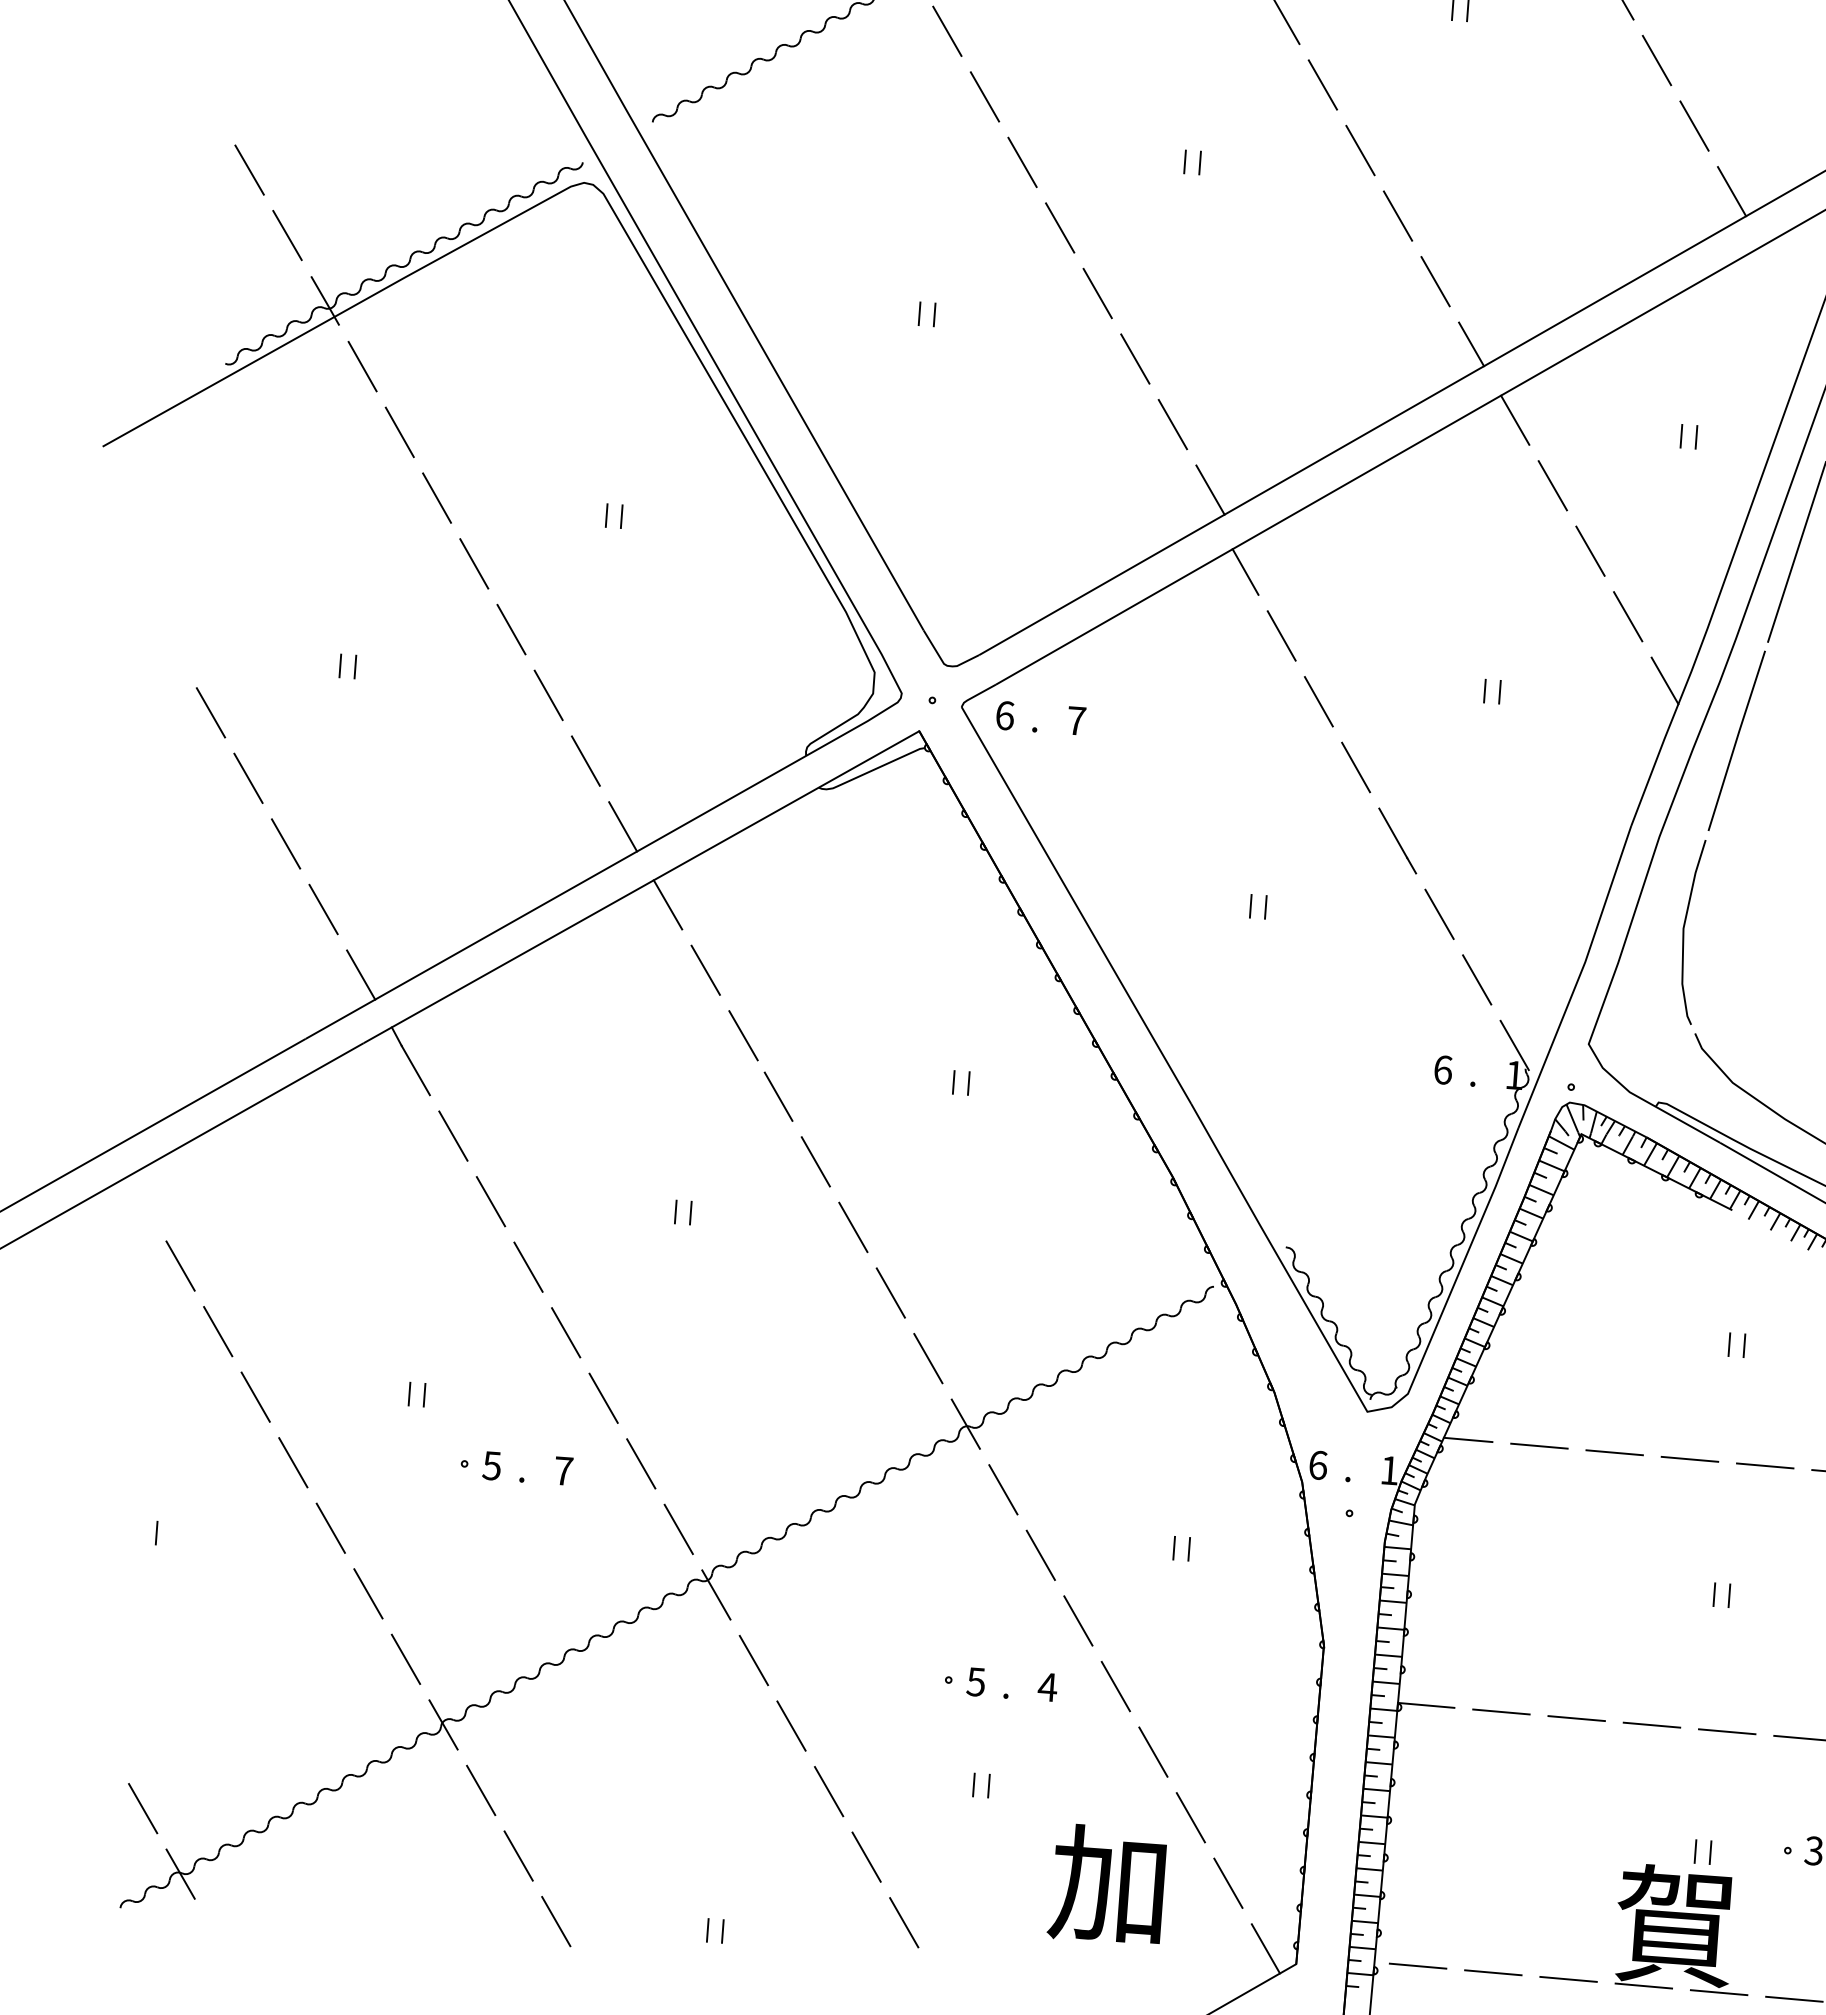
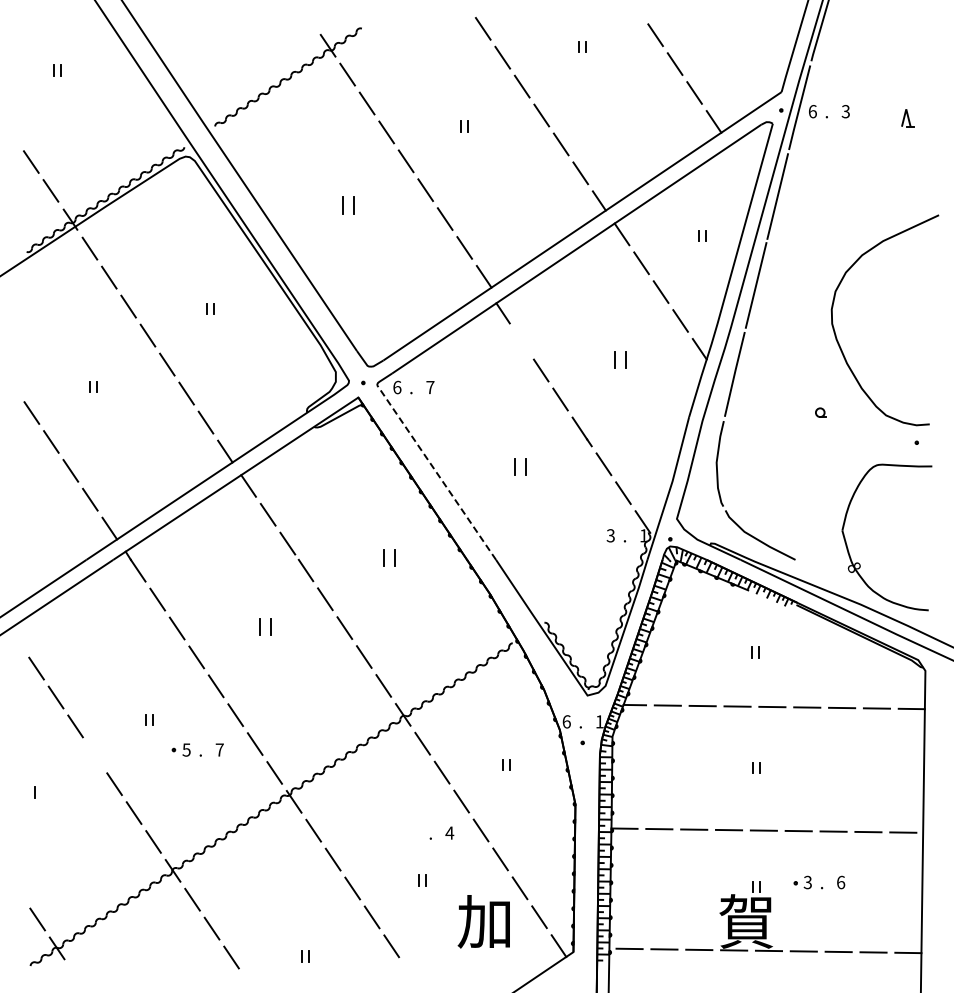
part: (926, 314) -> (347, 205), size x1.6
line: (1280, 635) -> (521, 341), removed
part: (1492, 690) -> (620, 359), size x1.6
line: (1076, 905) -> (436, 472), solid -> dashed
part: (1258, 905) -> (520, 466), size x1.6
text: (1442, 1069) -> (610, 535), 6 -> 3
part: (961, 1081) -> (389, 557), size x1.6
part: (684, 1211) -> (266, 626), size x1.6
line: (291, 1463) -> (94, 755), removed
part: (962, 1679) -> (410, 832), removed

